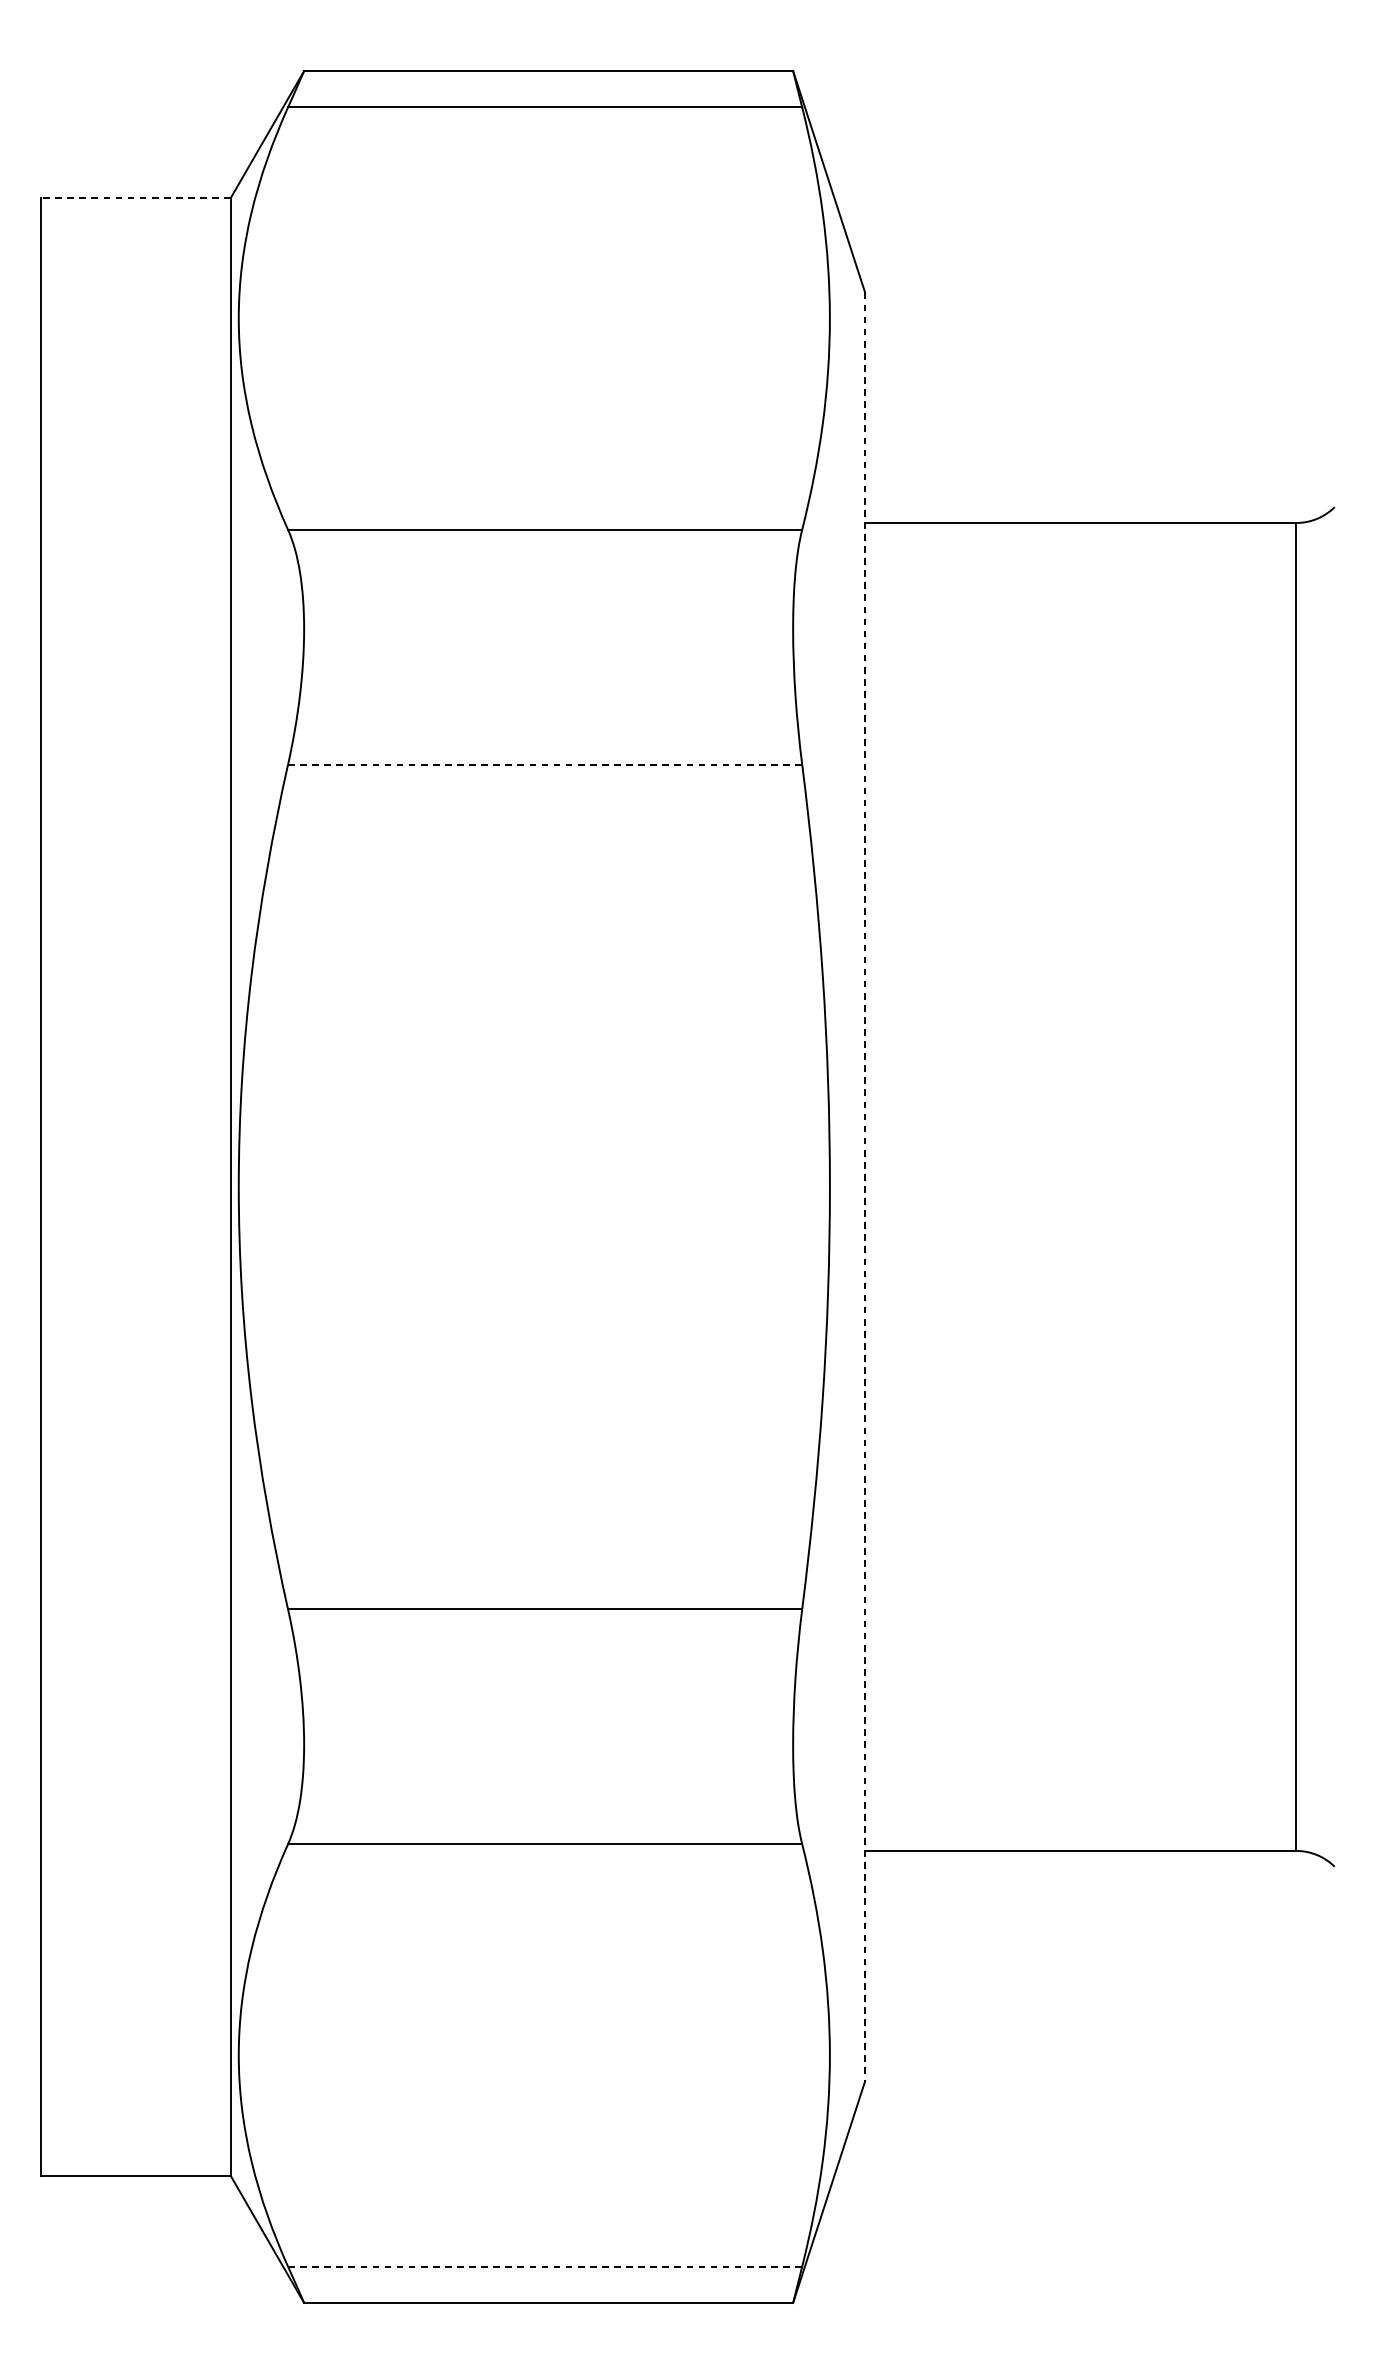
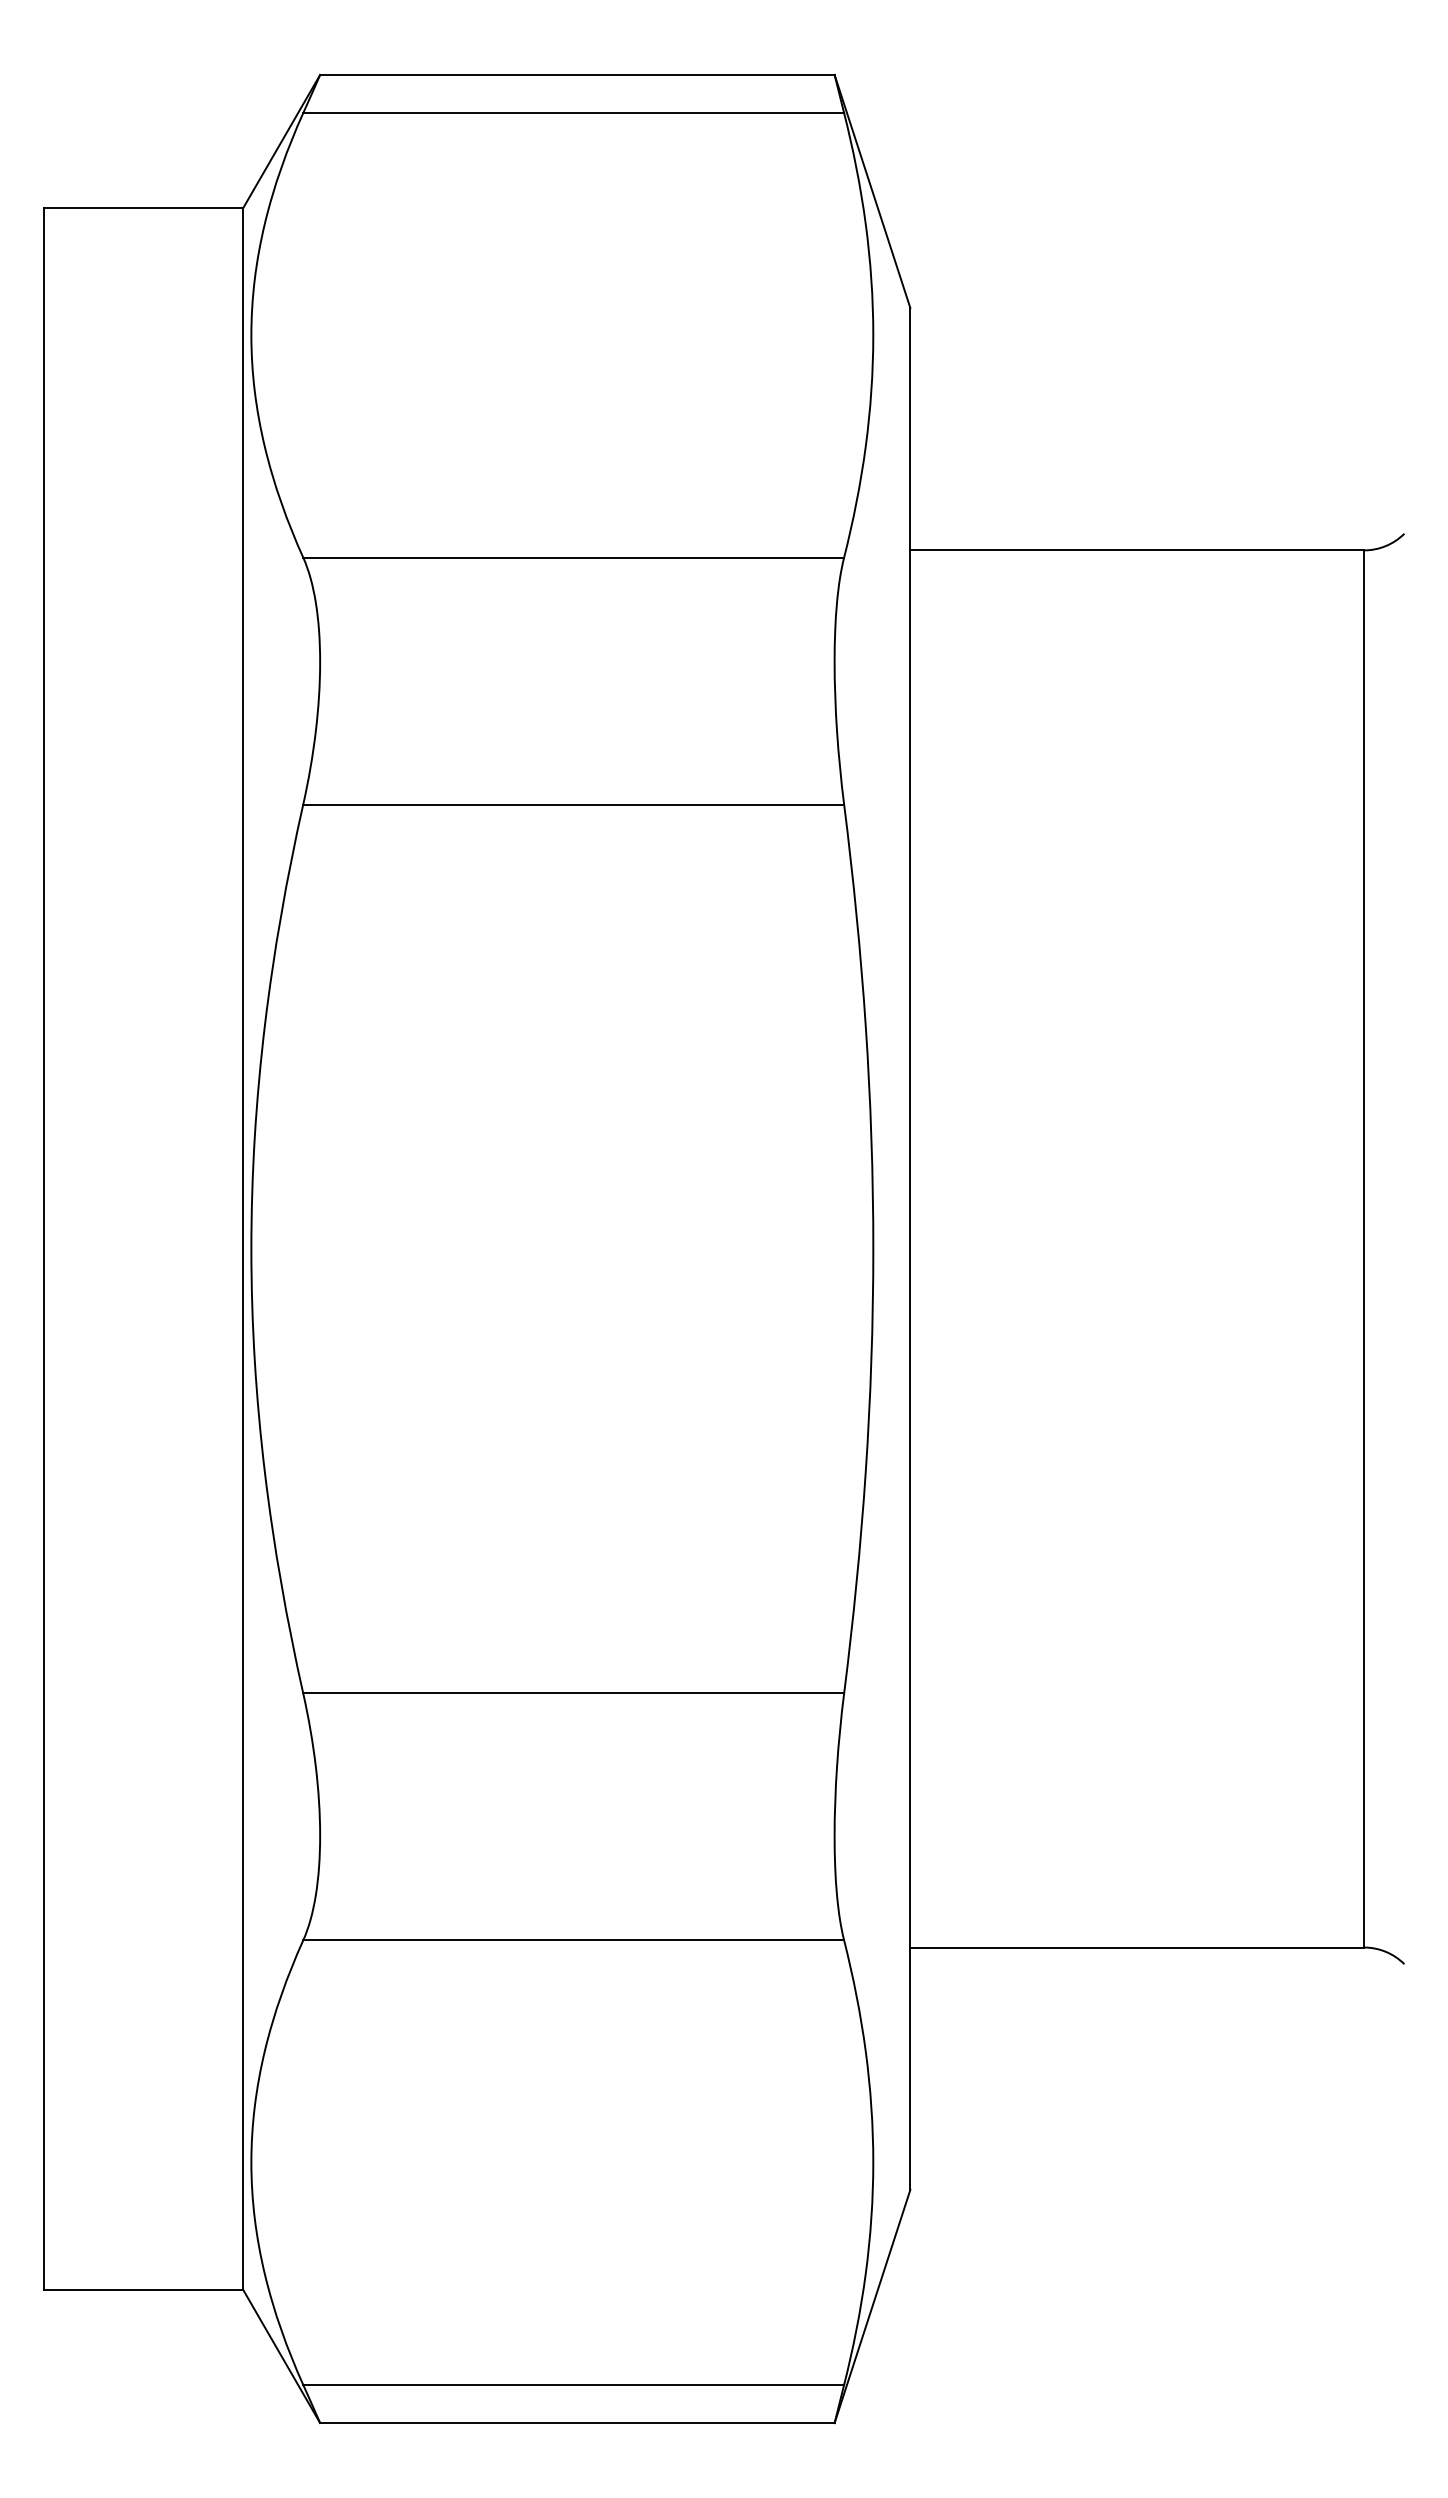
line: (136, 198) -> (143, 208), dashed -> solid
line: (545, 764) -> (574, 804), dashed -> solid
line: (865, 1186) -> (910, 1248), dashed -> solid
line: (545, 2266) -> (574, 2384), dashed -> solid

